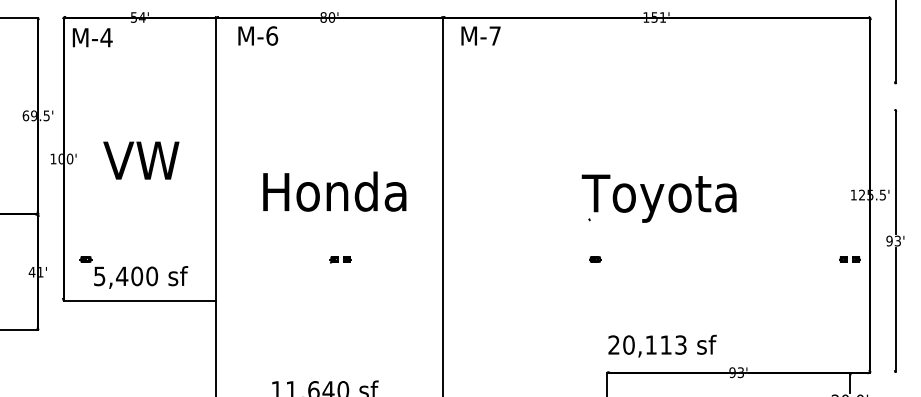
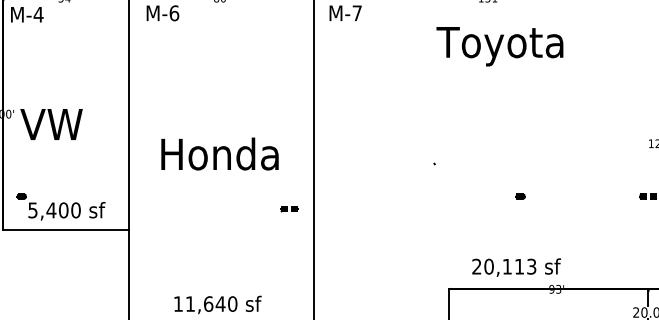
text: (141, 160) -> (51, 124), moved
text: (334, 191) -> (219, 153), moved
text: (658, 198) -> (499, 46), moved
part: (340, 259) -> (289, 208), moved
part: (595, 259) -> (520, 196), moved
text: (662, 345) -> (516, 267), moved

